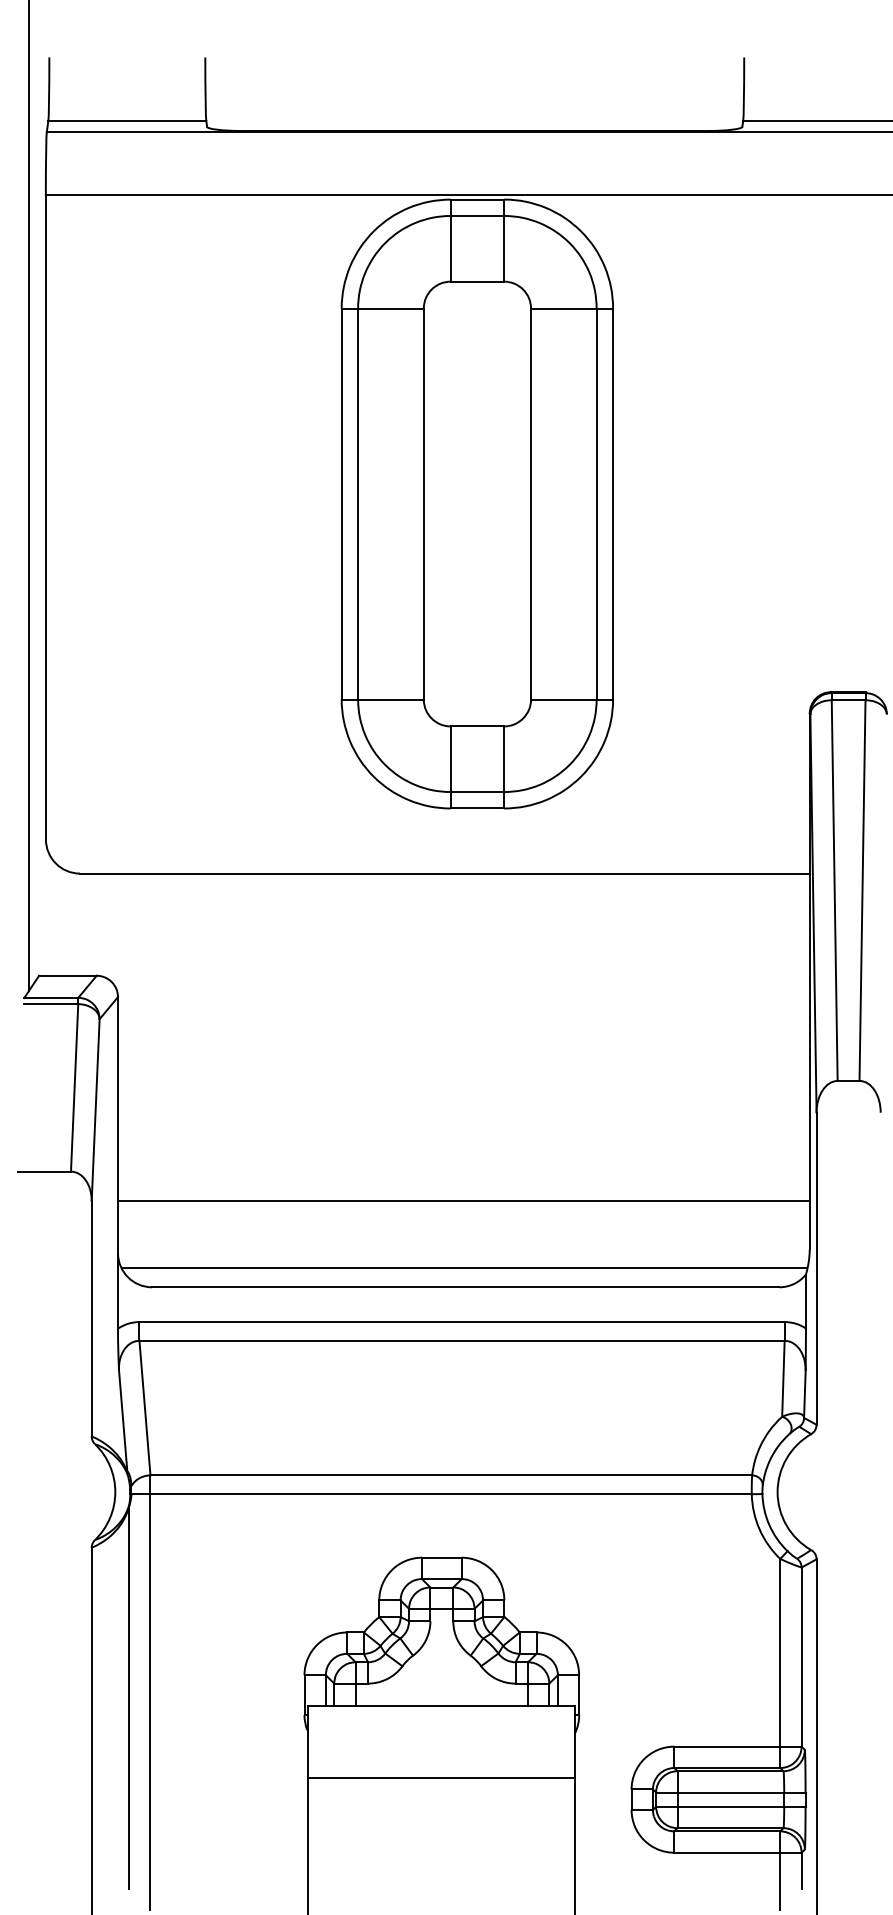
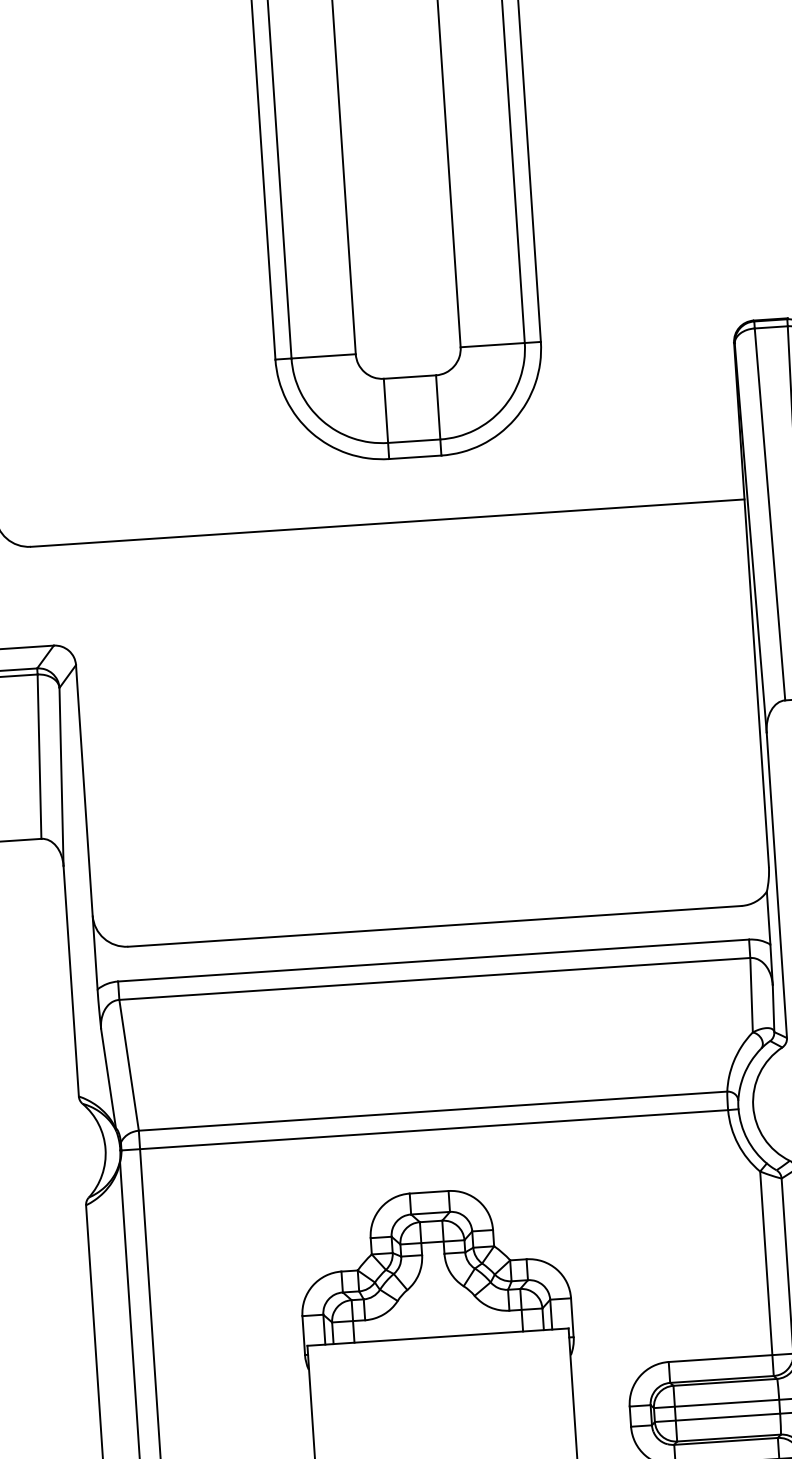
line: (463, 1201) -> (427, 842), removed
line: (463, 1267) -> (431, 907), removed
line: (440, 1777) -> (442, 1407), removed

